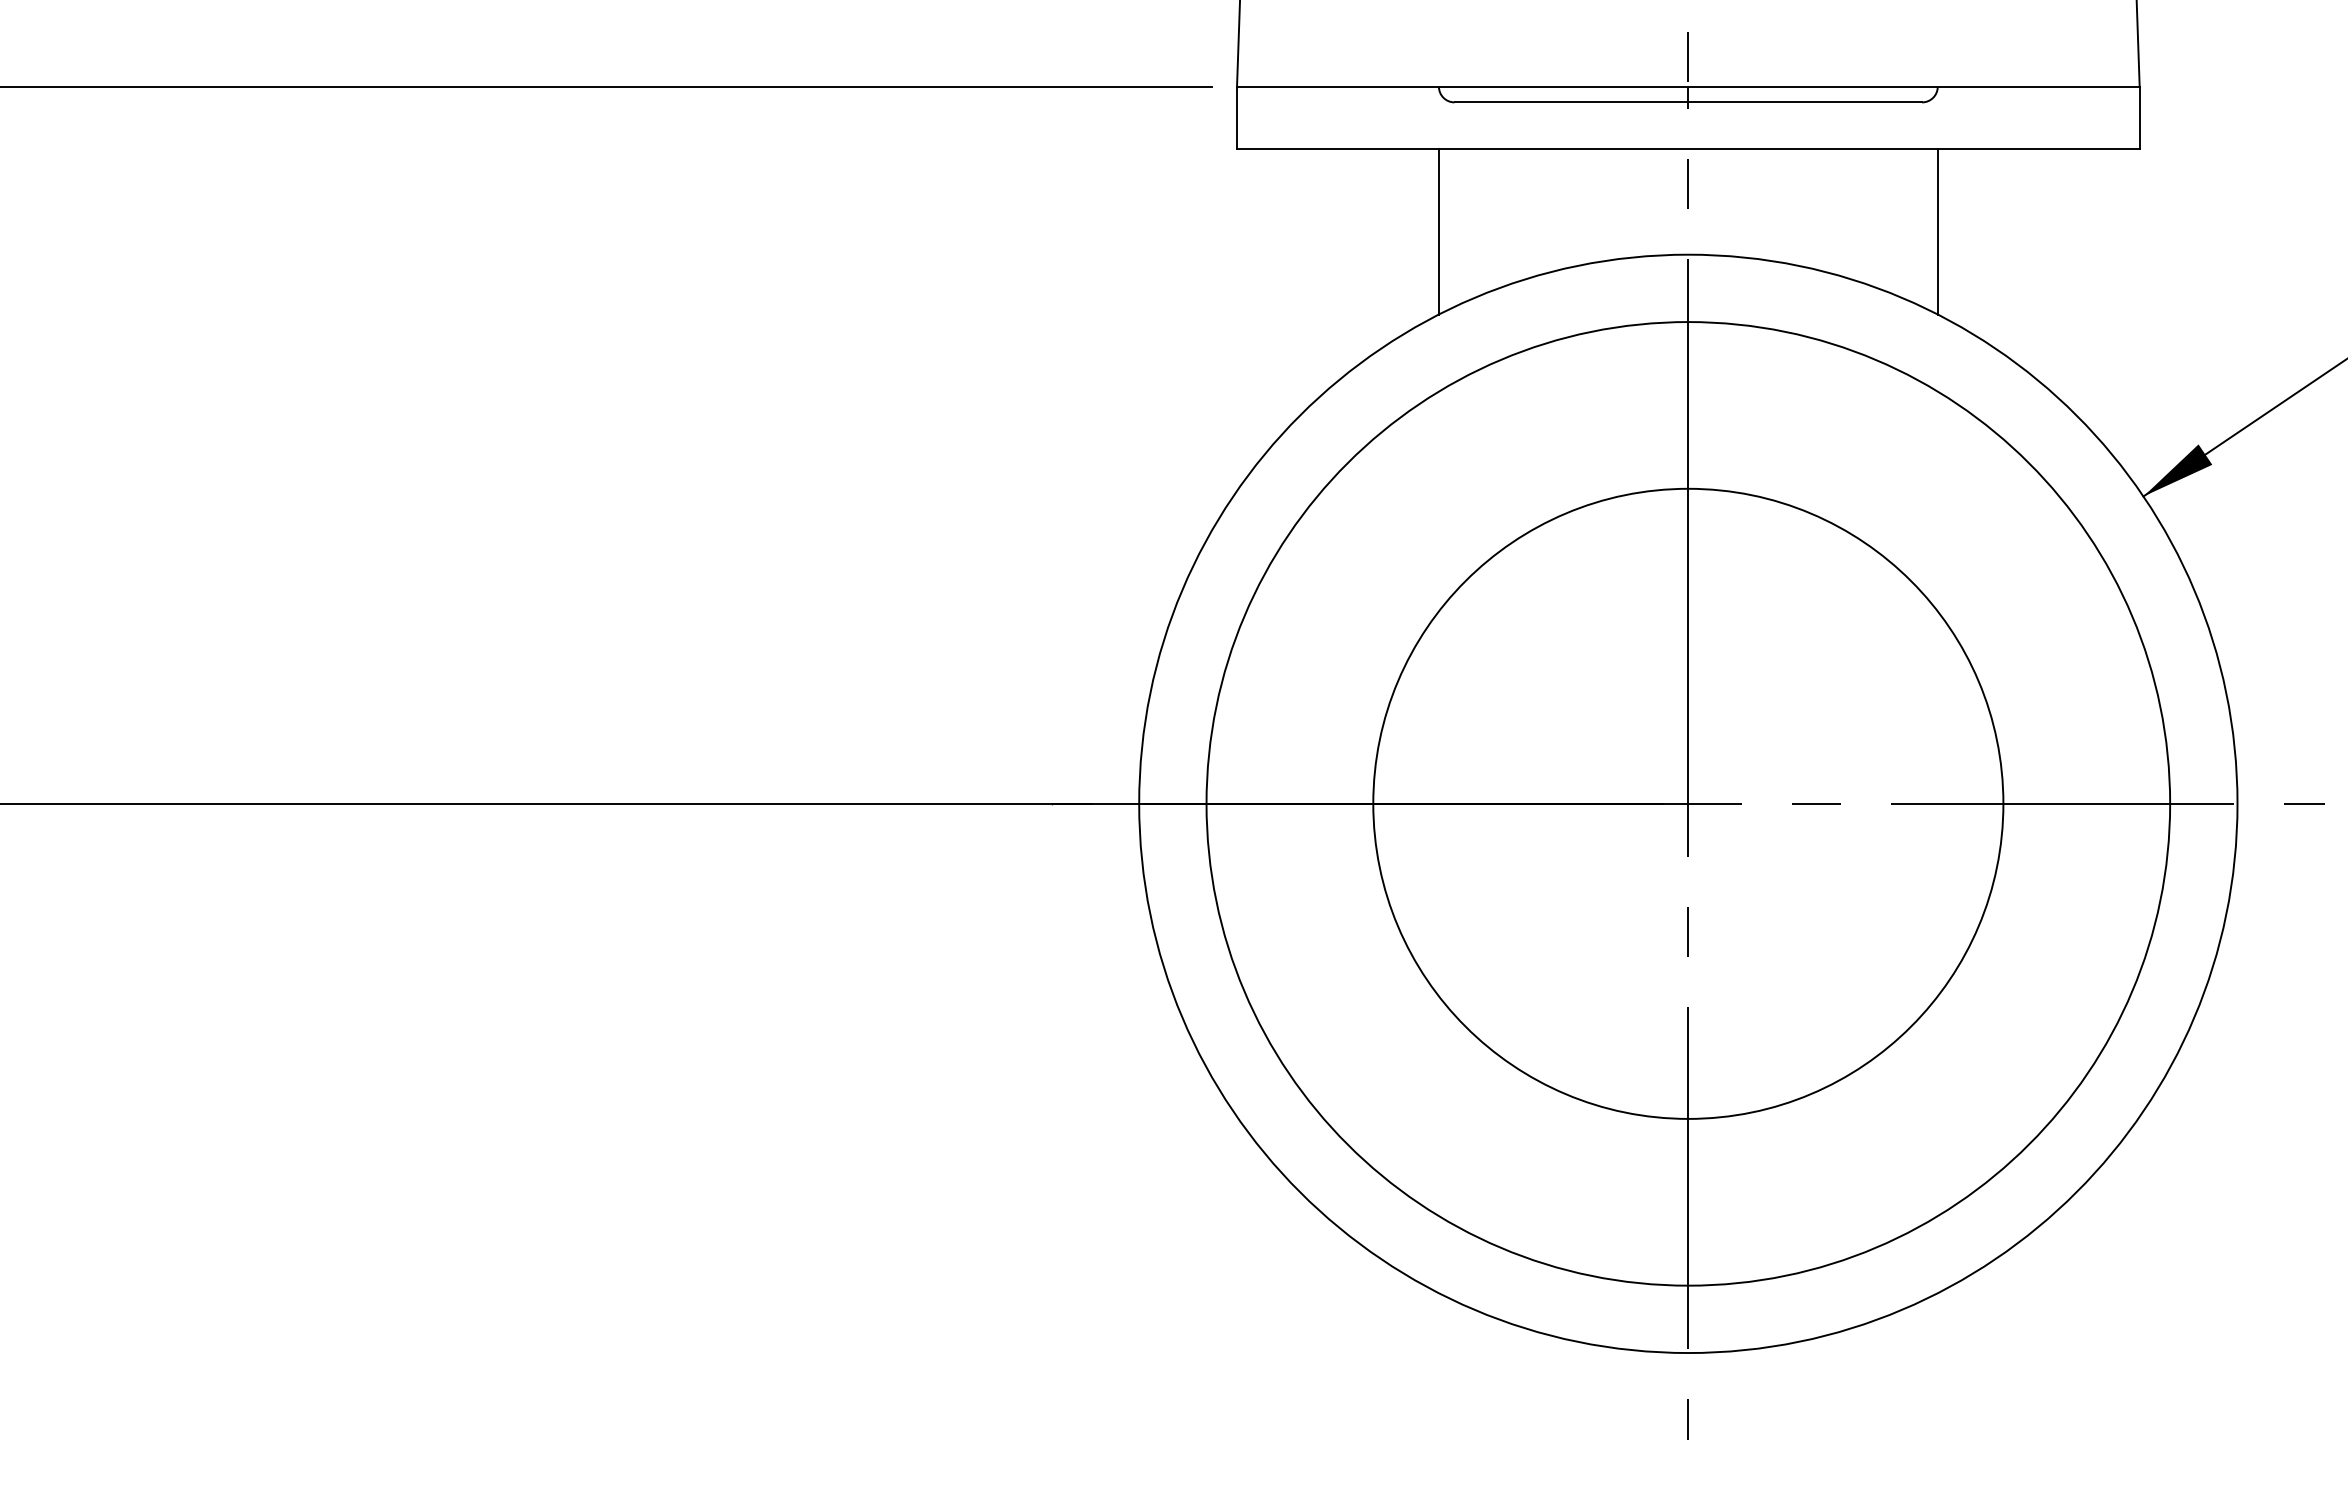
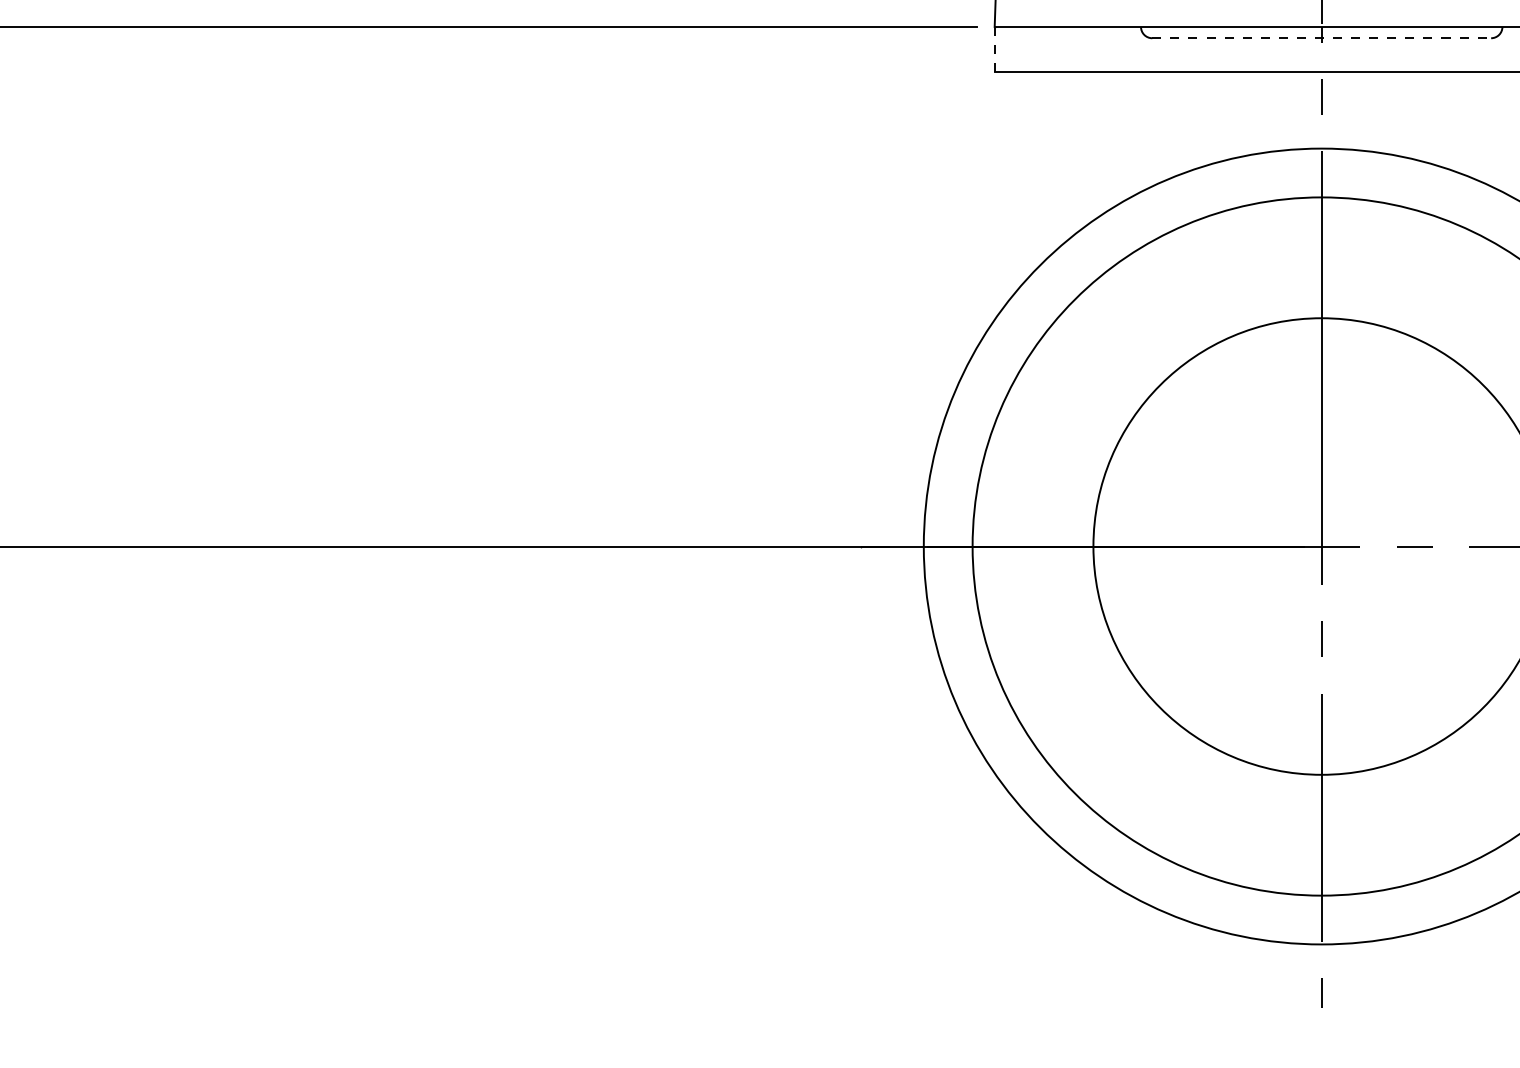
line: (1688, 102) -> (1321, 38), solid -> dashed
line: (1237, 118) -> (995, 49), solid -> dashed
line: (1438, 231) -> (1140, 131), removed
line: (1937, 231) -> (1502, 131), removed

